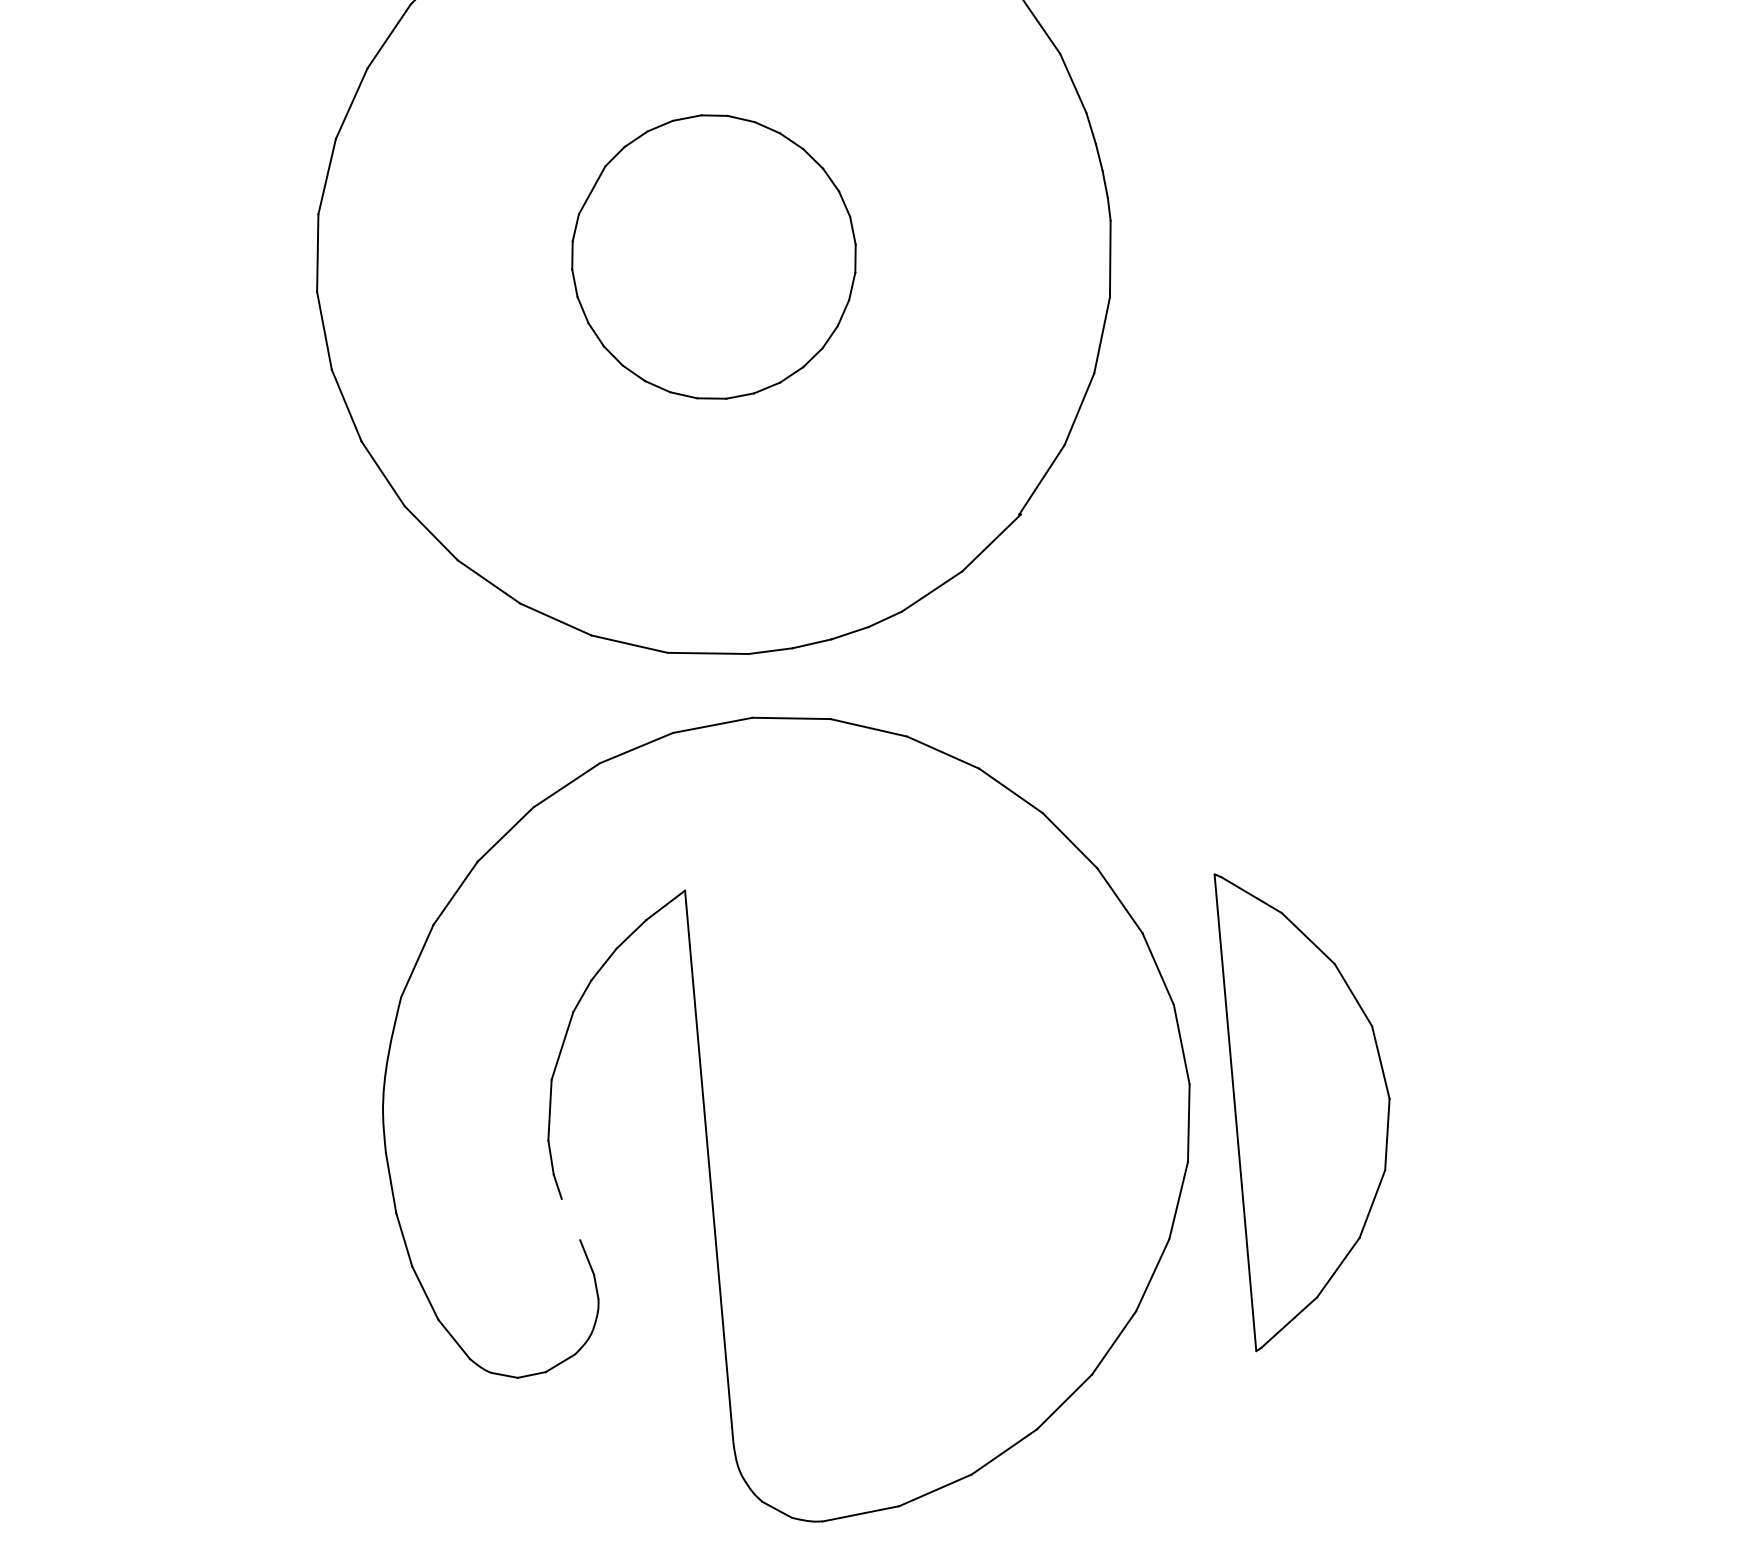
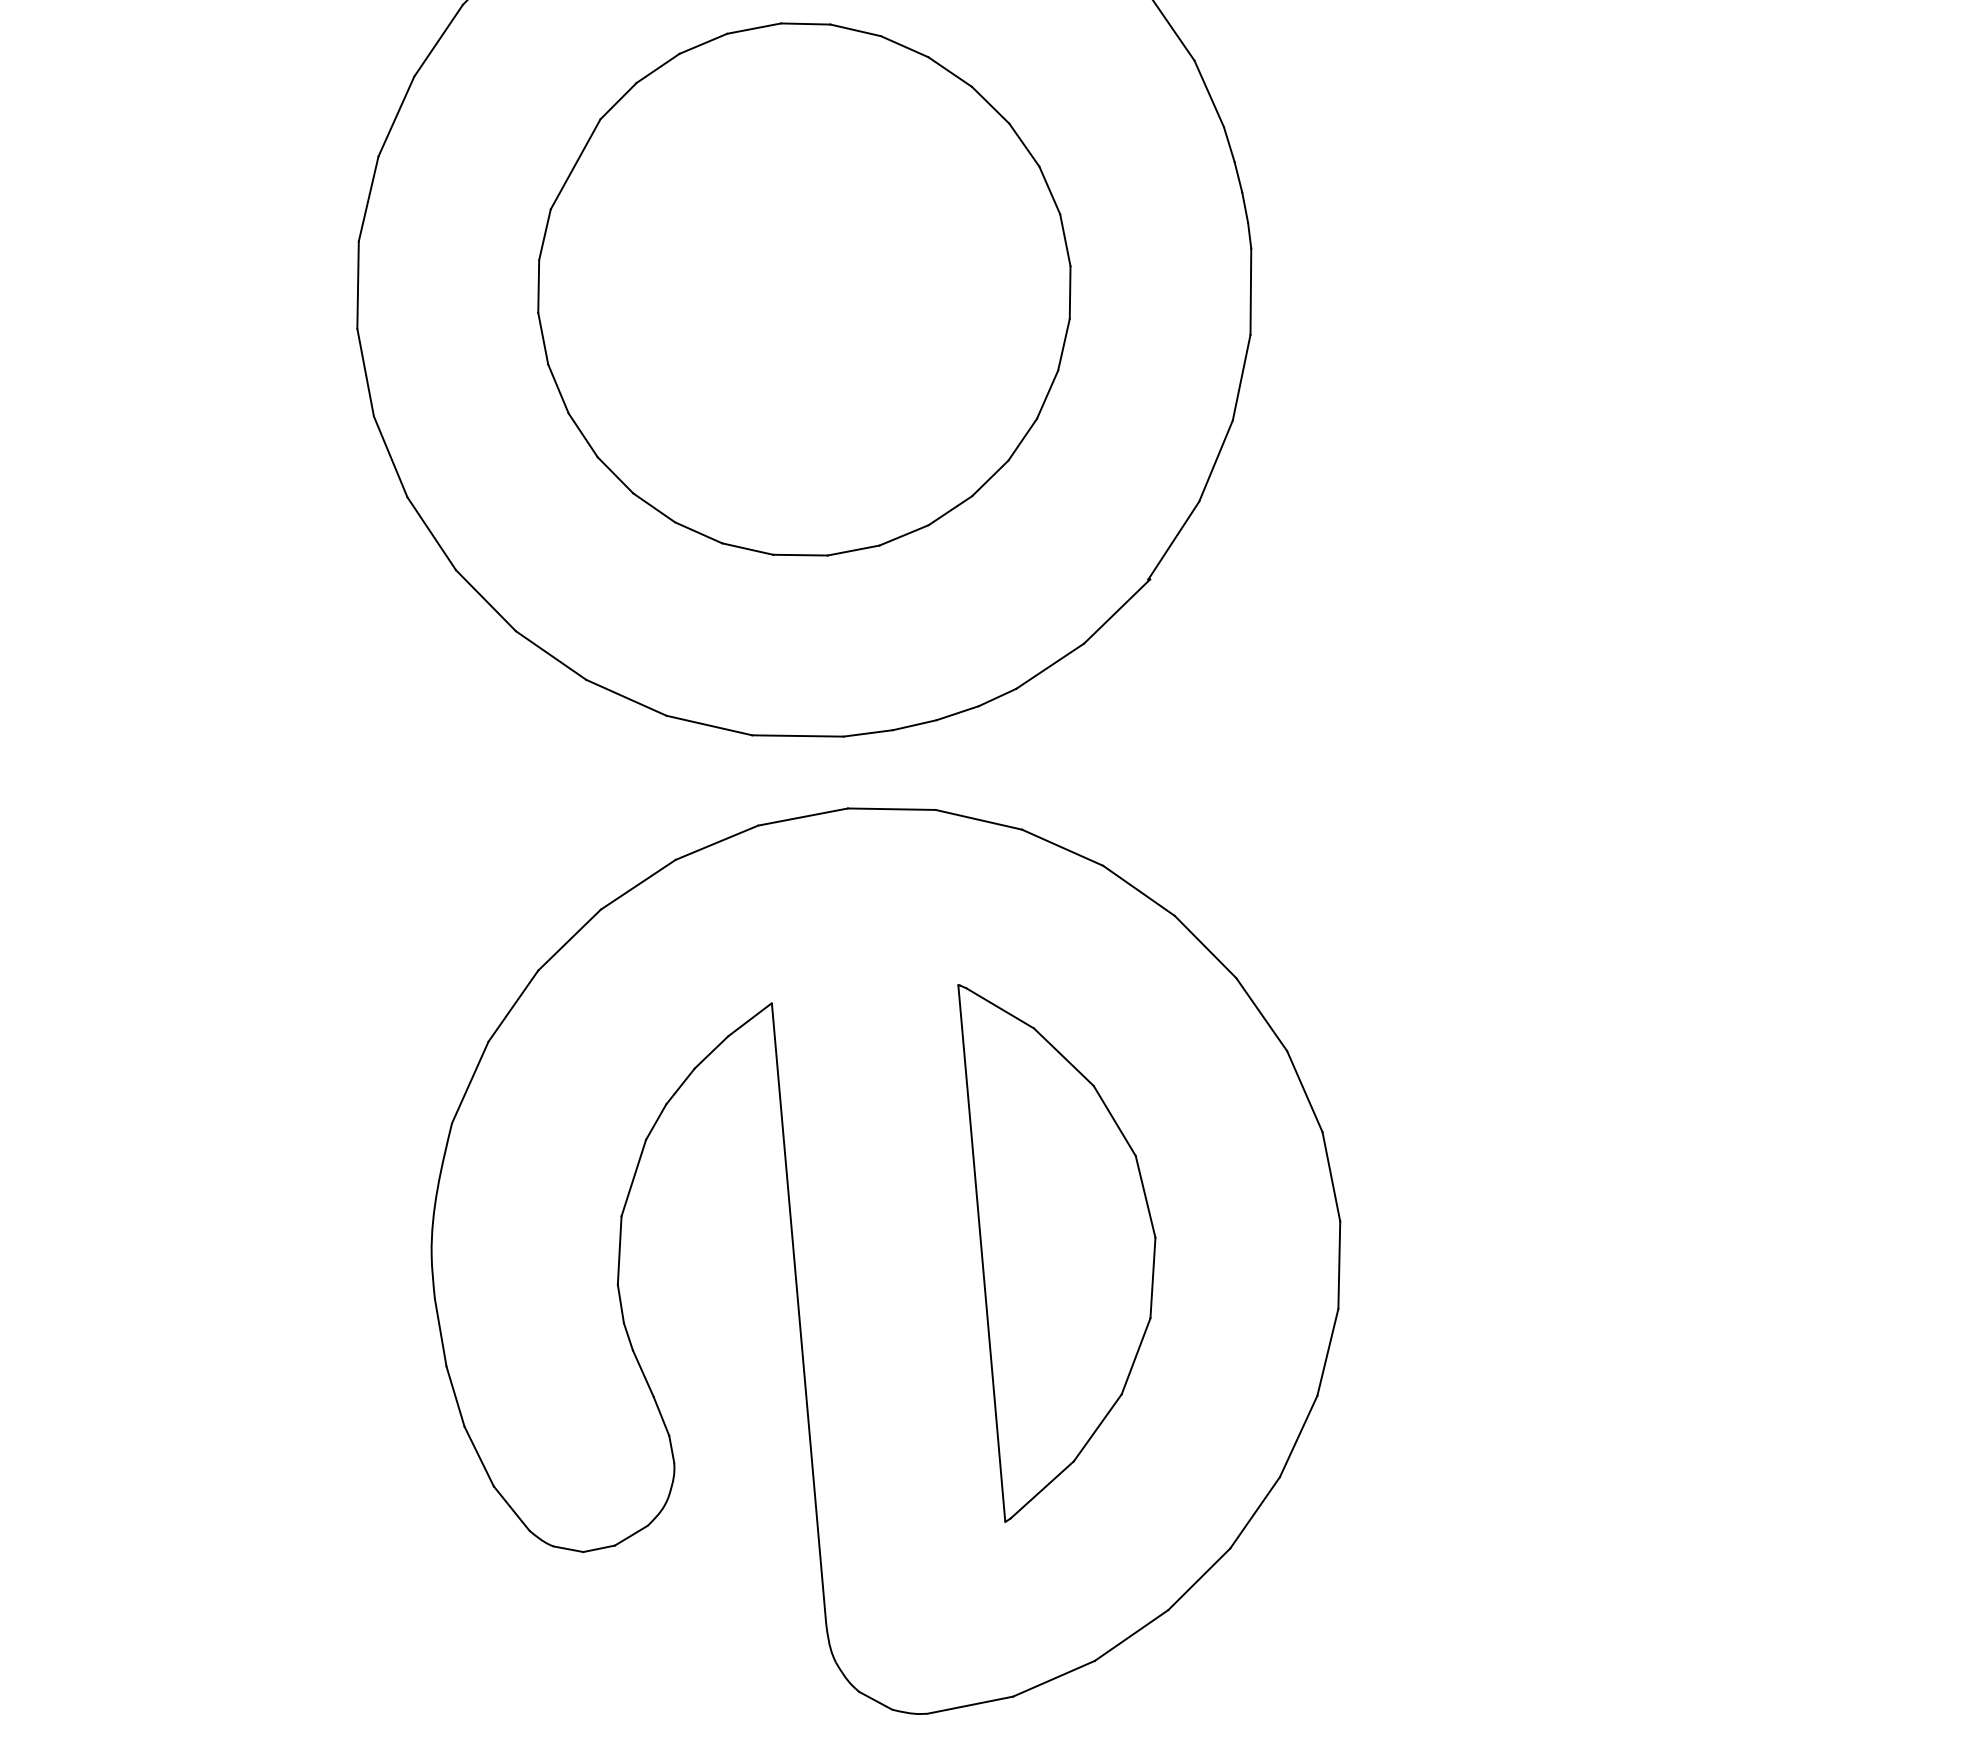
part: (713, 256) -> (803, 288), size x1.67
part: (1301, 1112) -> (1056, 1253), moved
line: (570, 1219) -> (642, 1373), added

